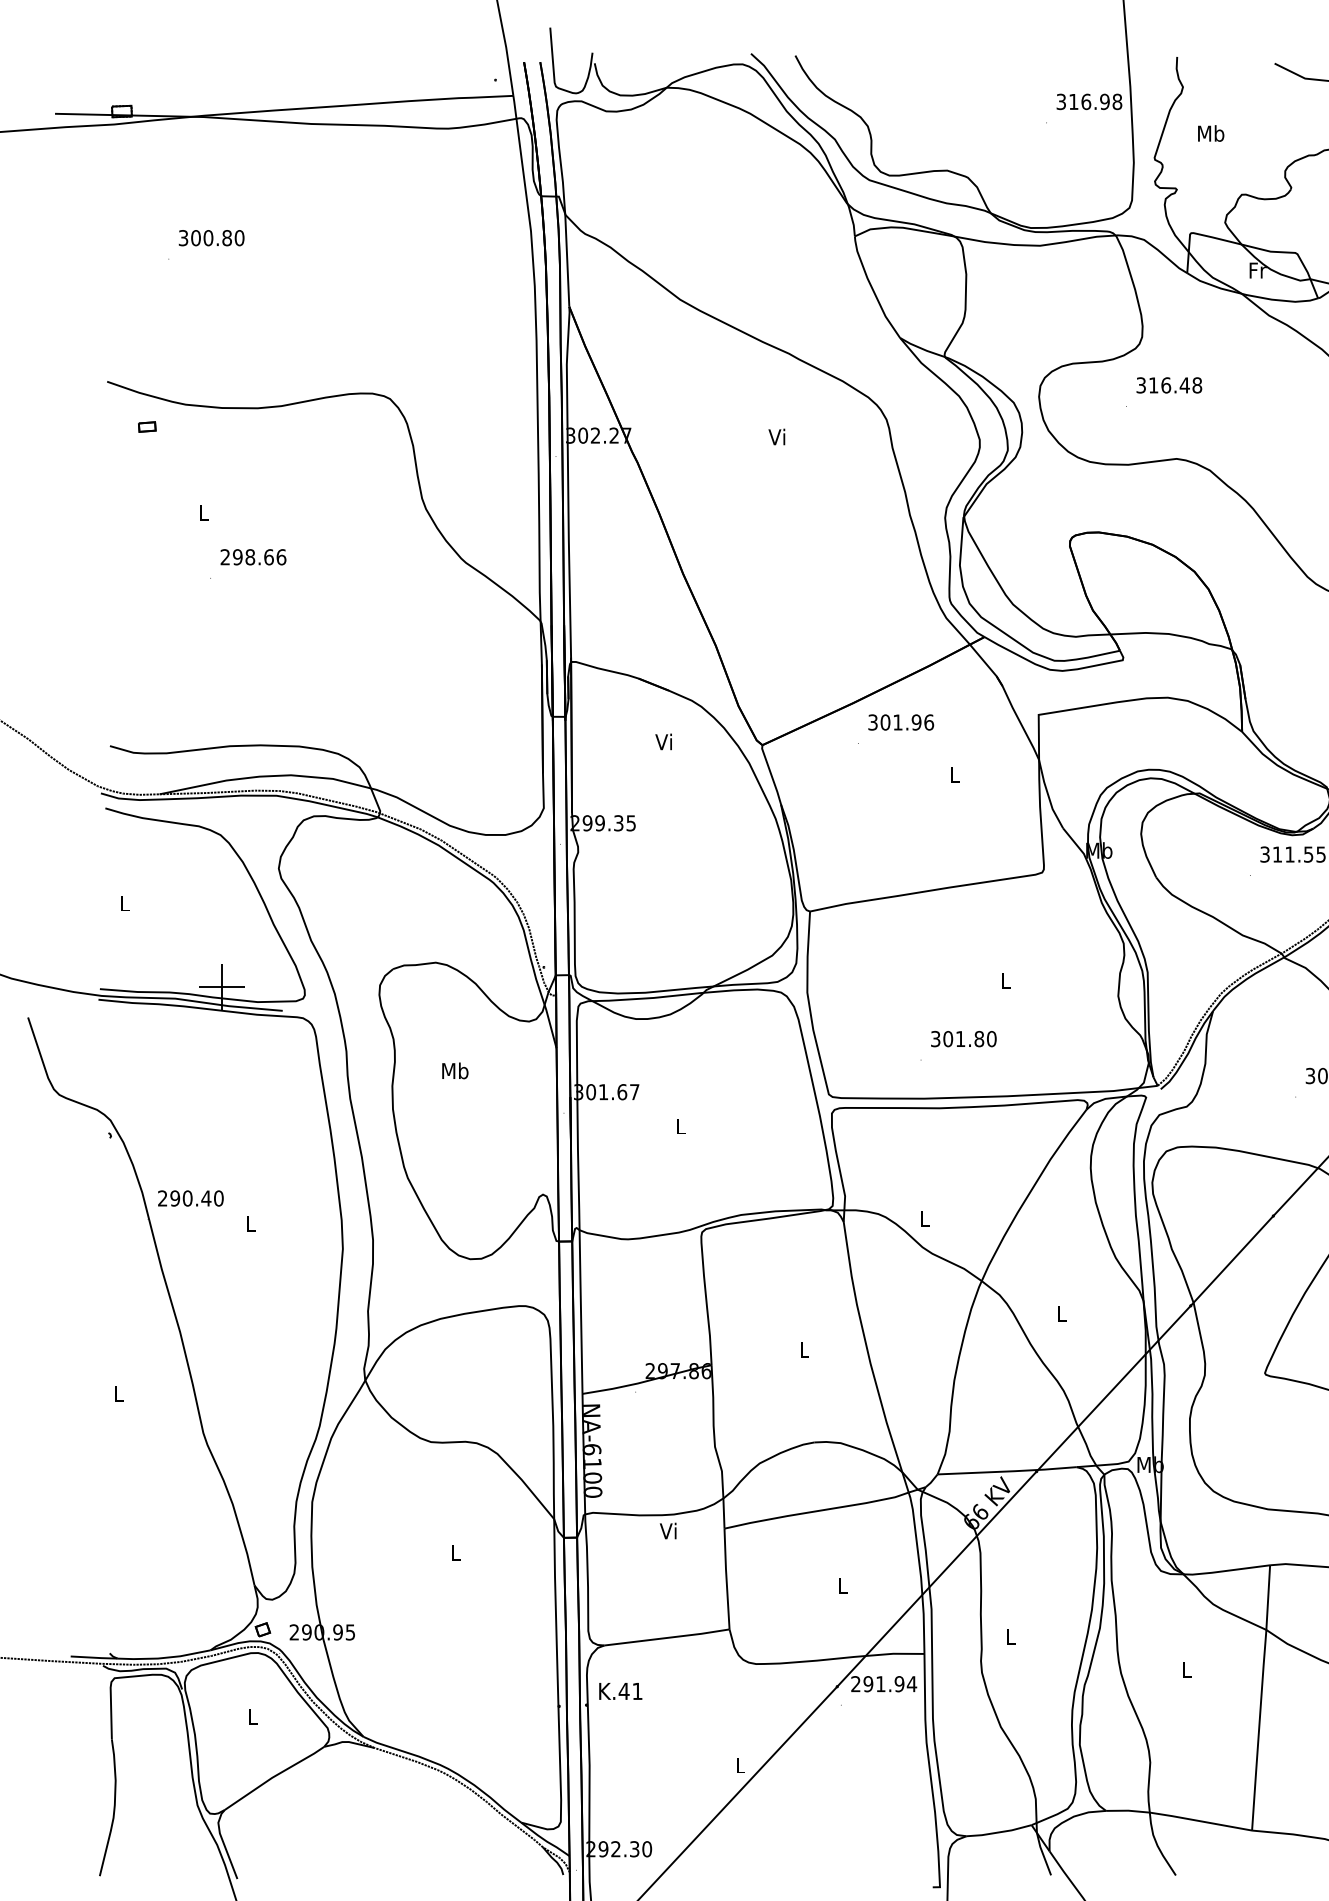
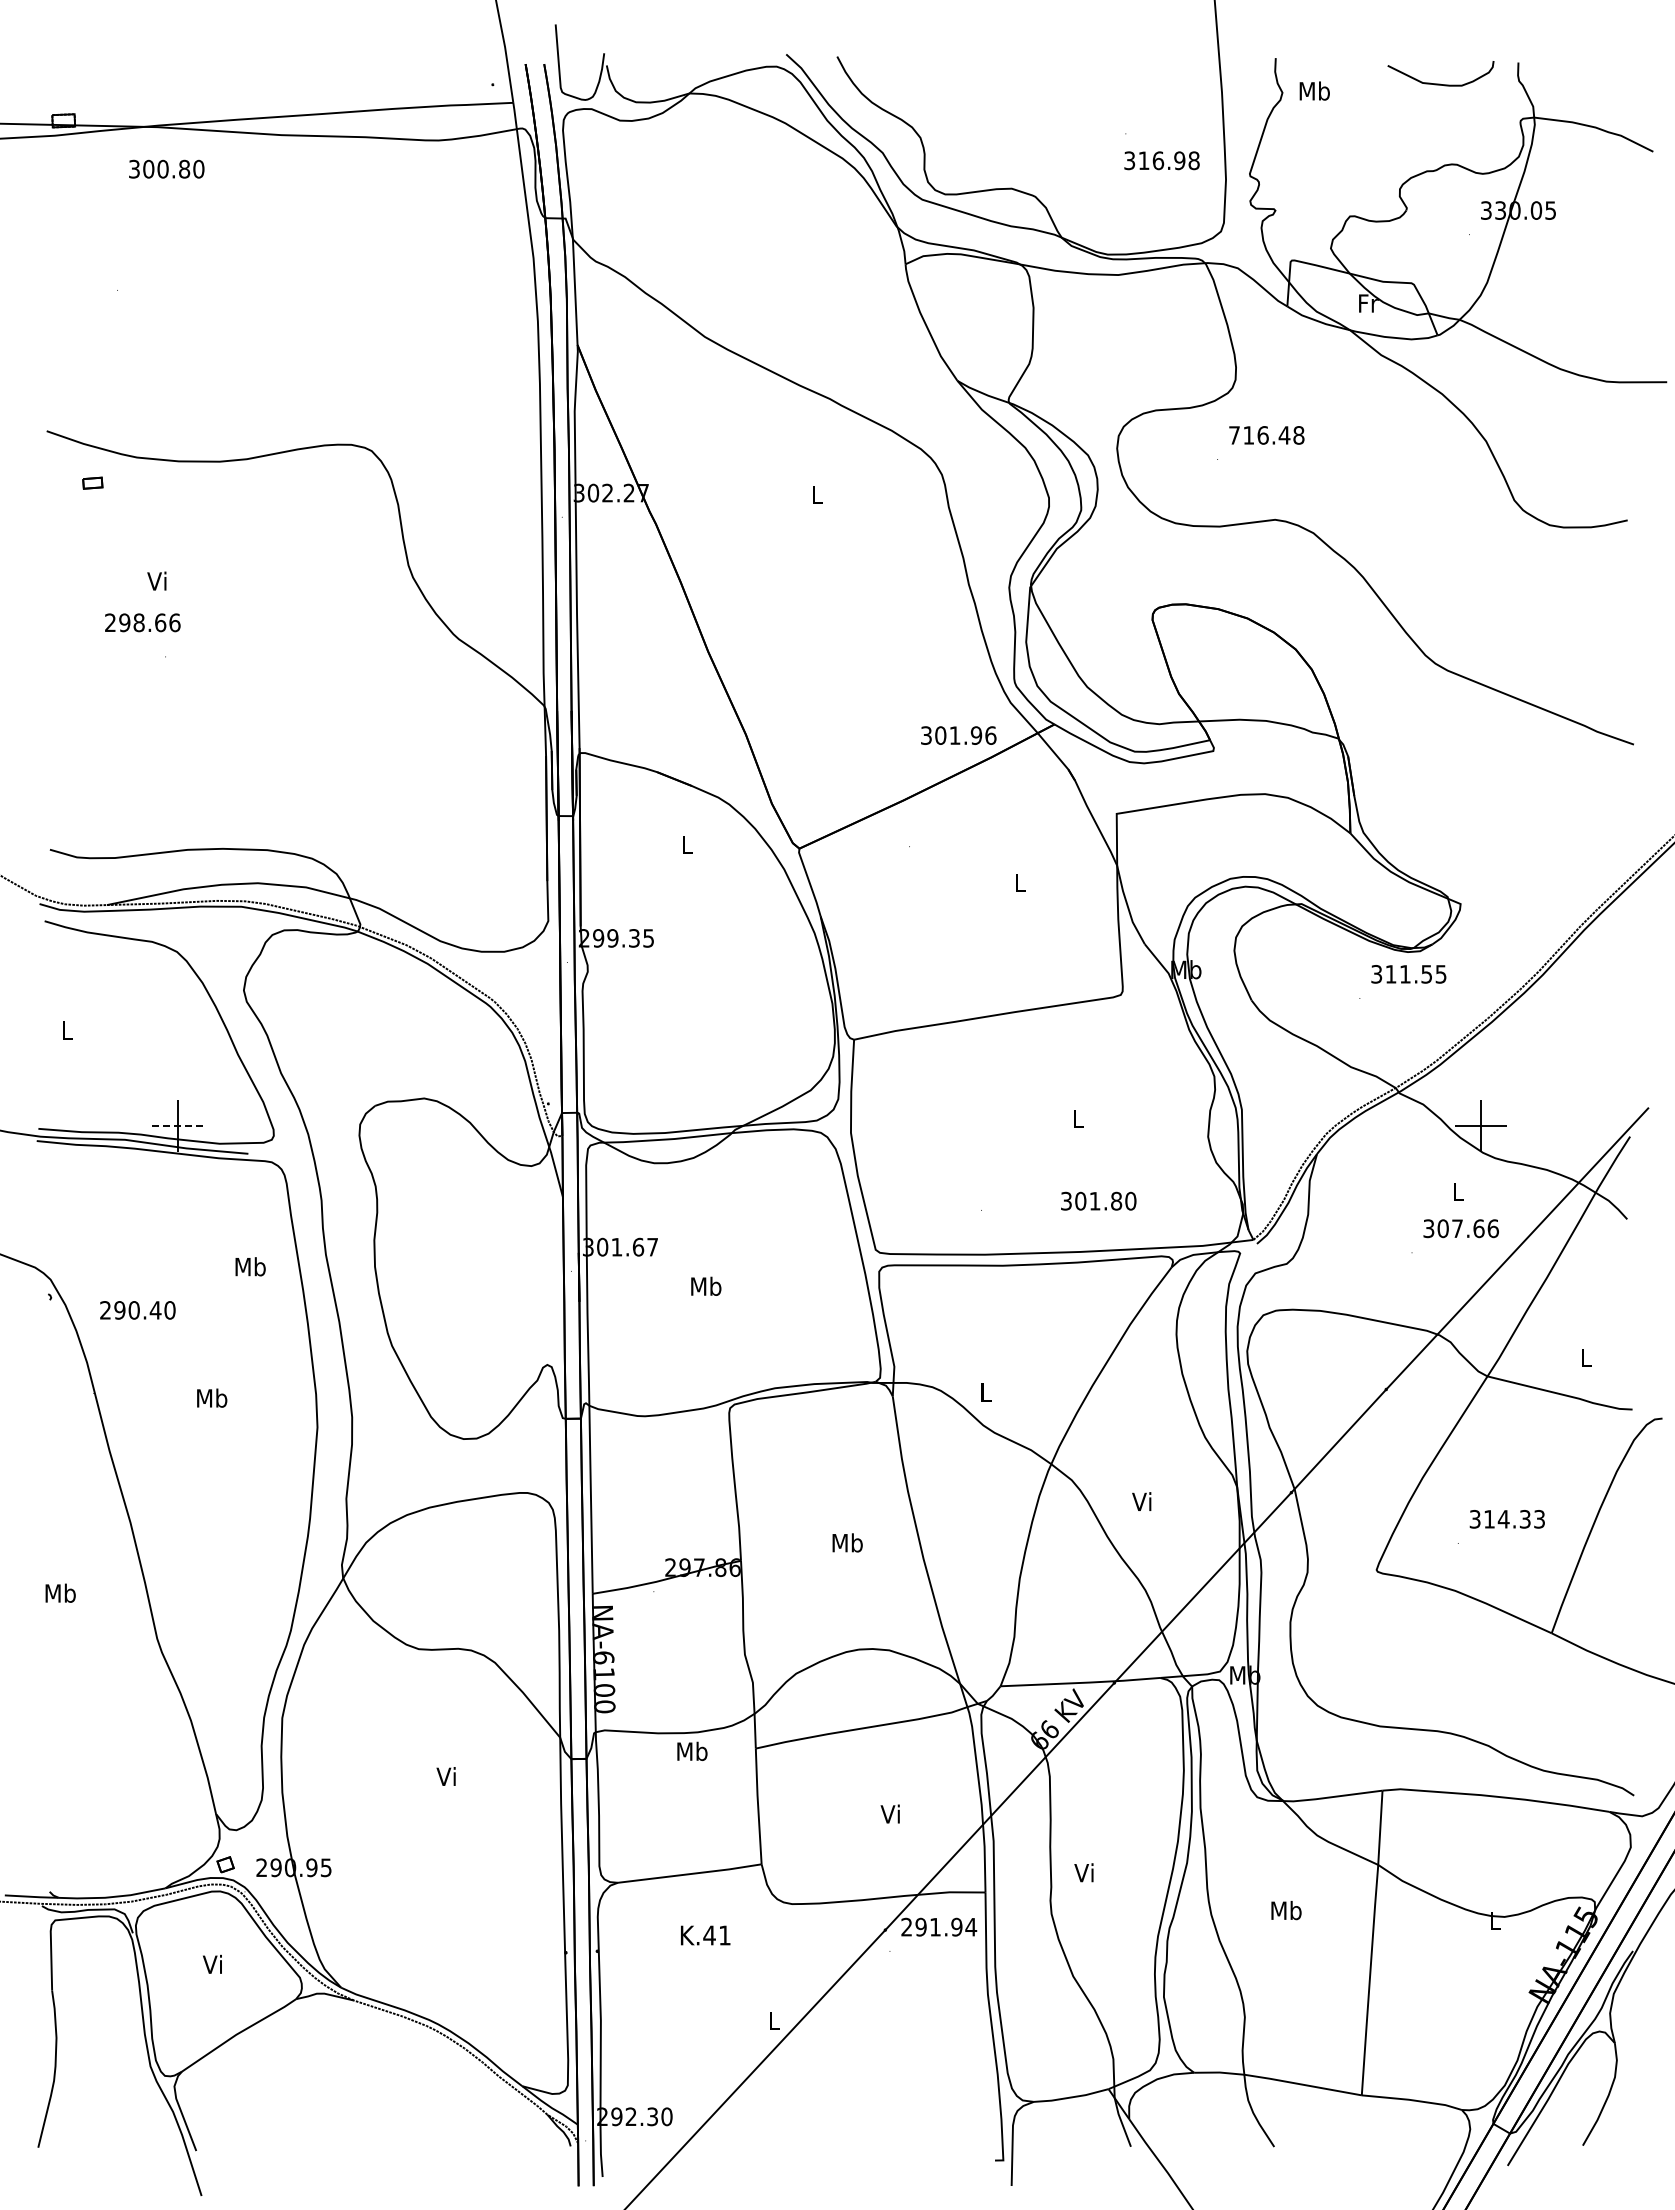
text: (1089, 101) -> (1161, 160), moved
text: (1210, 133) -> (1314, 90), moved
text: (211, 237) -> (166, 168), moved
text: (1141, 385) -> (1234, 435), 316.48 -> 716.48
text: (776, 436) -> (815, 494), Vi -> L
text: (202, 511) -> (156, 580), L -> Vi
text: (253, 556) -> (142, 622), moved
text: (900, 722) -> (958, 735), moved
text: (663, 741) -> (685, 844), Vi -> L
line: (221, 987) -> (178, 1126), solid -> dashed
text: (963, 1038) -> (1098, 1200), moved
text: (455, 1070) -> (250, 1266), moved
text: (681, 1125) -> (706, 1285), L -> Mb
text: (190, 1198) -> (137, 1310), moved
text: (251, 1223) -> (212, 1397), L -> Mb
text: (1060, 1313) -> (1141, 1501), L -> Vi
text: (804, 1349) -> (847, 1542), L -> Mb
text: (119, 1392) -> (60, 1592), L -> Mb
text: (669, 1531) -> (692, 1751), Vi -> Mb
text: (454, 1552) -> (445, 1776), L -> Vi
text: (840, 1585) -> (889, 1813), L -> Vi
text: (1009, 1636) -> (1083, 1872), L -> Vi
text: (1186, 1669) -> (1286, 1910), L -> Mb
text: (620, 1691) -> (705, 1935), moved
text: (250, 1715) -> (211, 1963), L -> Vi

